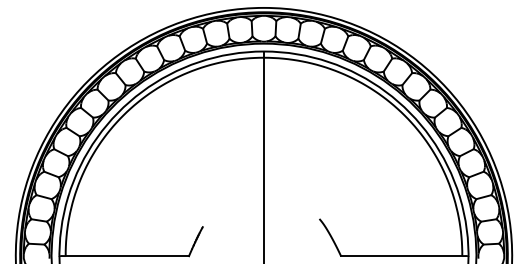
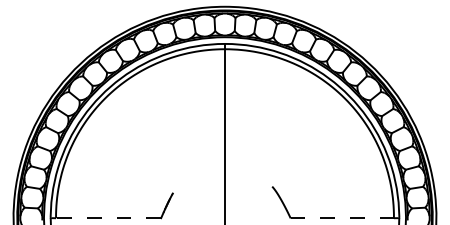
line: (127, 256) -> (108, 218), solid -> dashed
line: (401, 256) -> (342, 218), solid -> dashed

